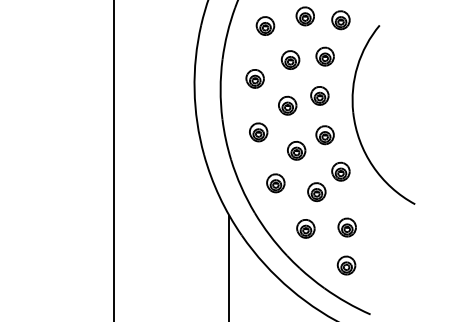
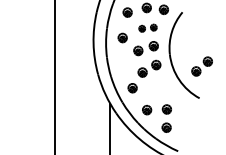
part: (306, 59) -> (147, 28), size x0.7
part: (258, 131) -> (124, 63), removed
part: (327, 181) -> (201, 66), moved

